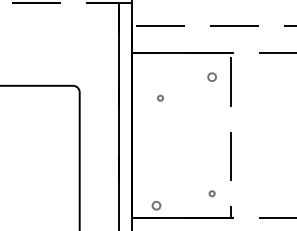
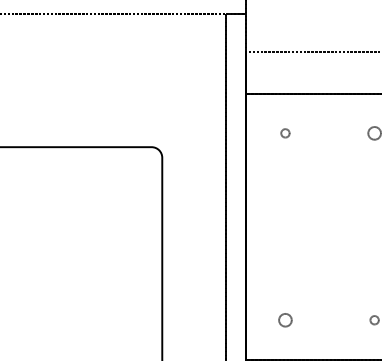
circle: (160, 97) -> (285, 132), moved
circle: (156, 205) -> (285, 319), moved

